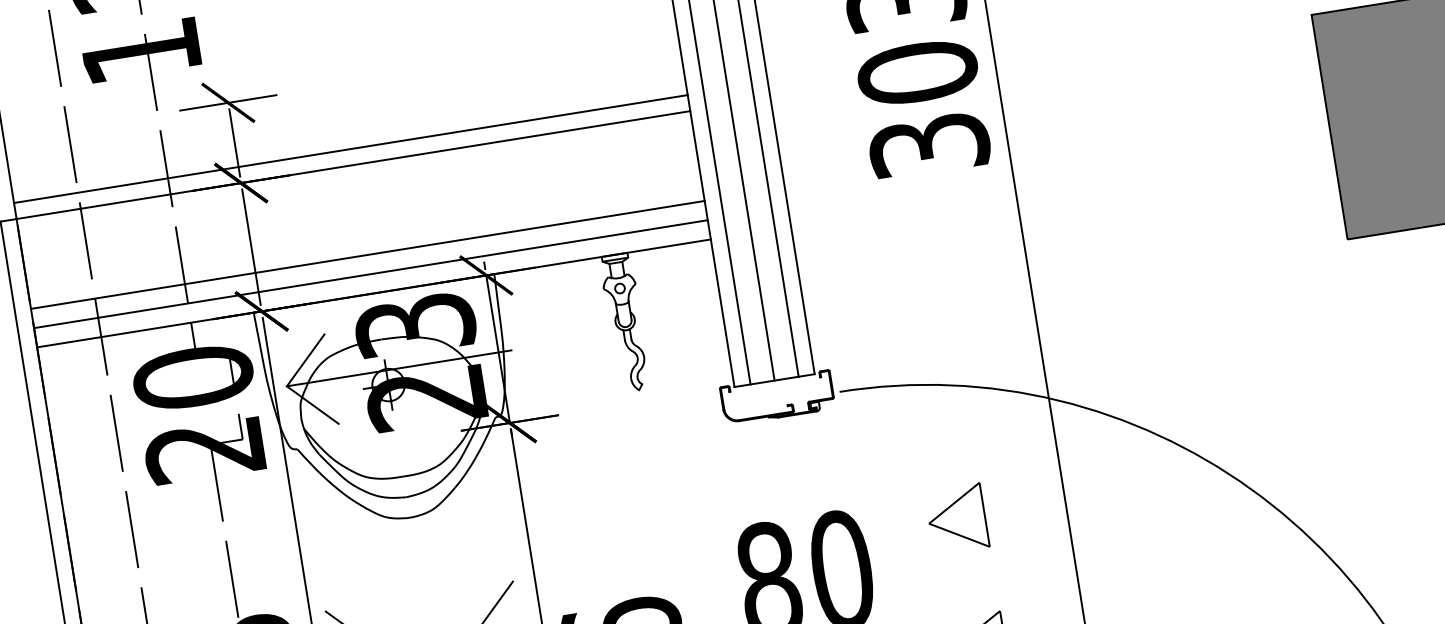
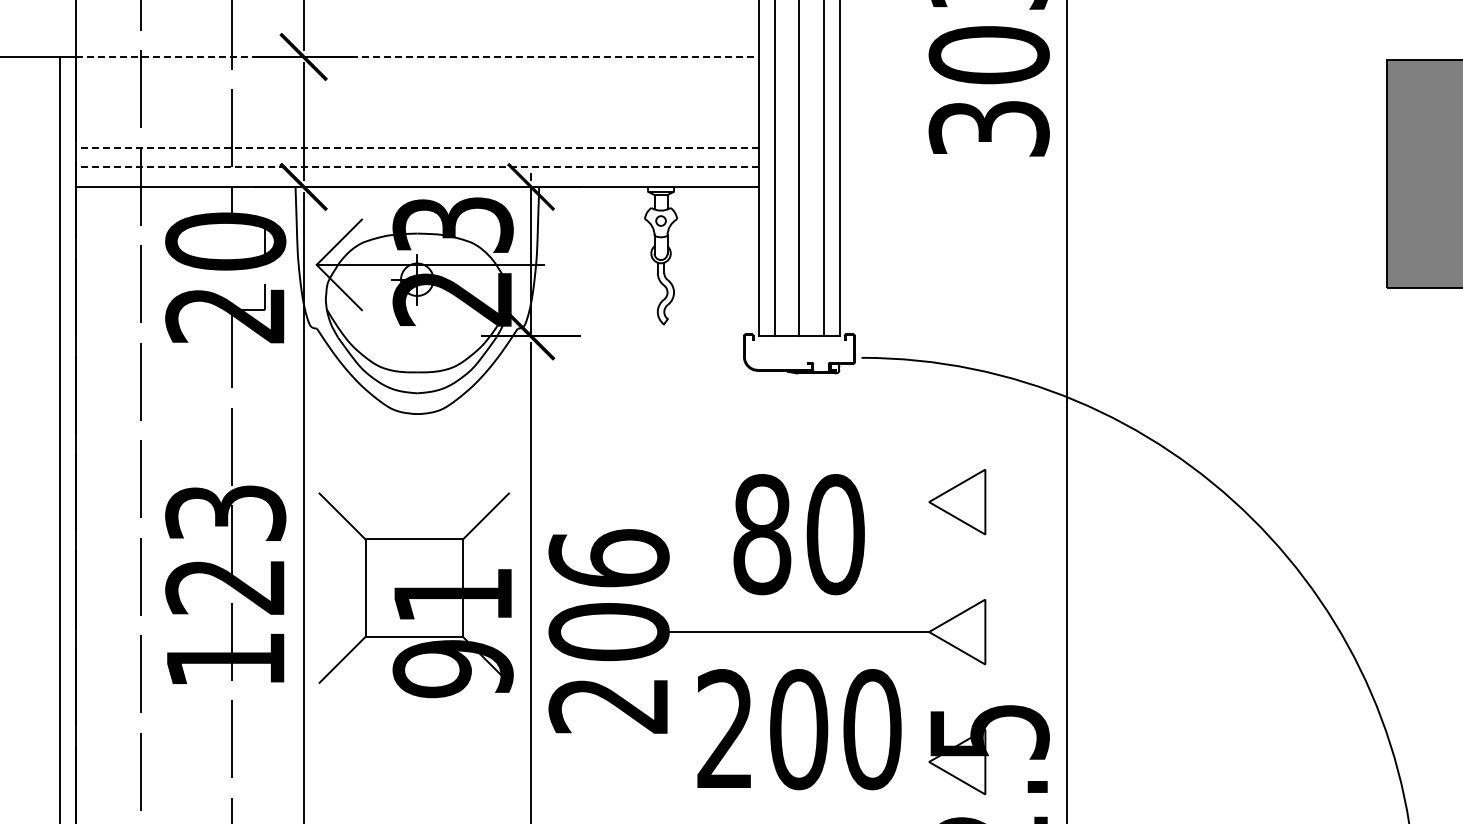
line: (350, 148) -> (417, 40), removed
line: (353, 164) -> (417, 56), solid -> dashed
line: (366, 254) -> (416, 147), solid -> dashed
line: (370, 274) -> (416, 167), solid -> dashed

